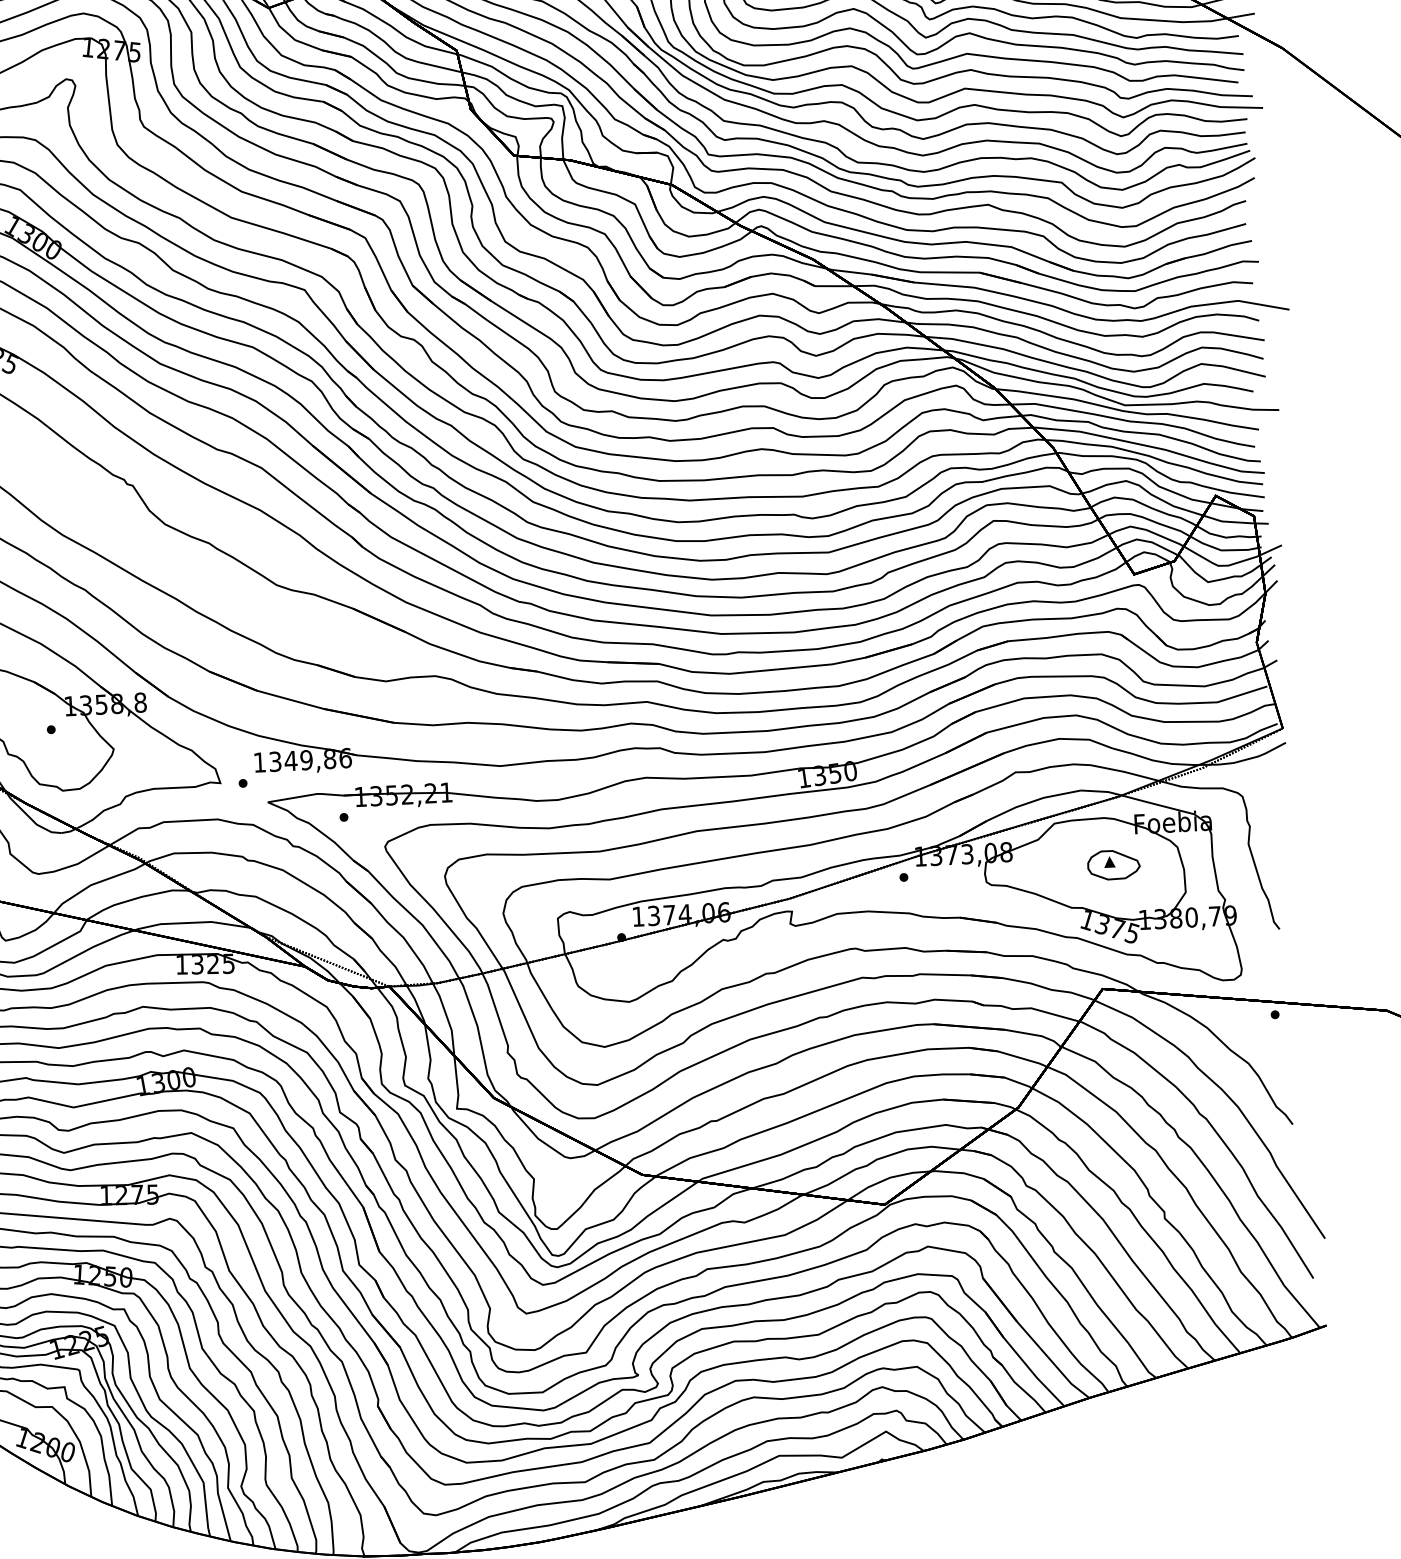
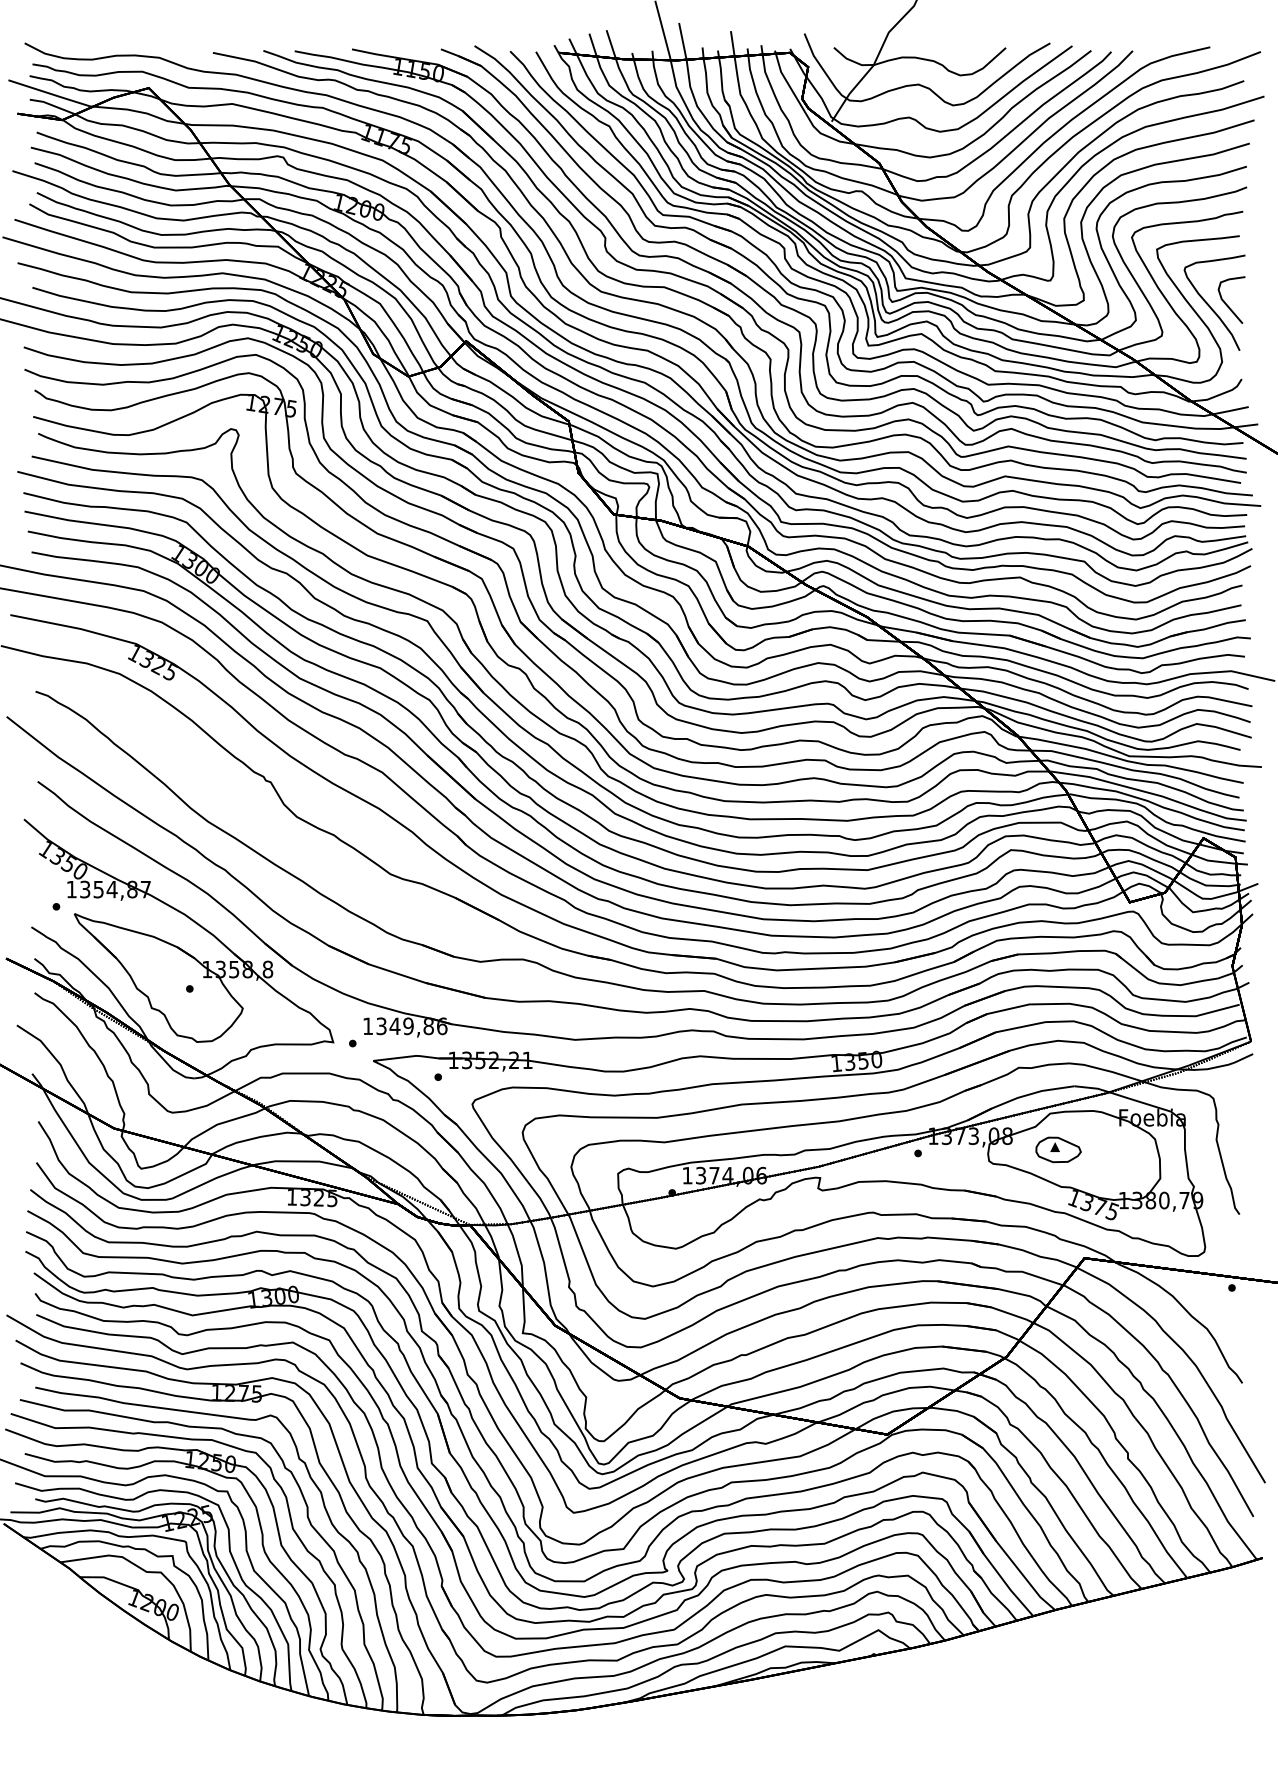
part: (1113, 864) -> (1058, 1149), moved

